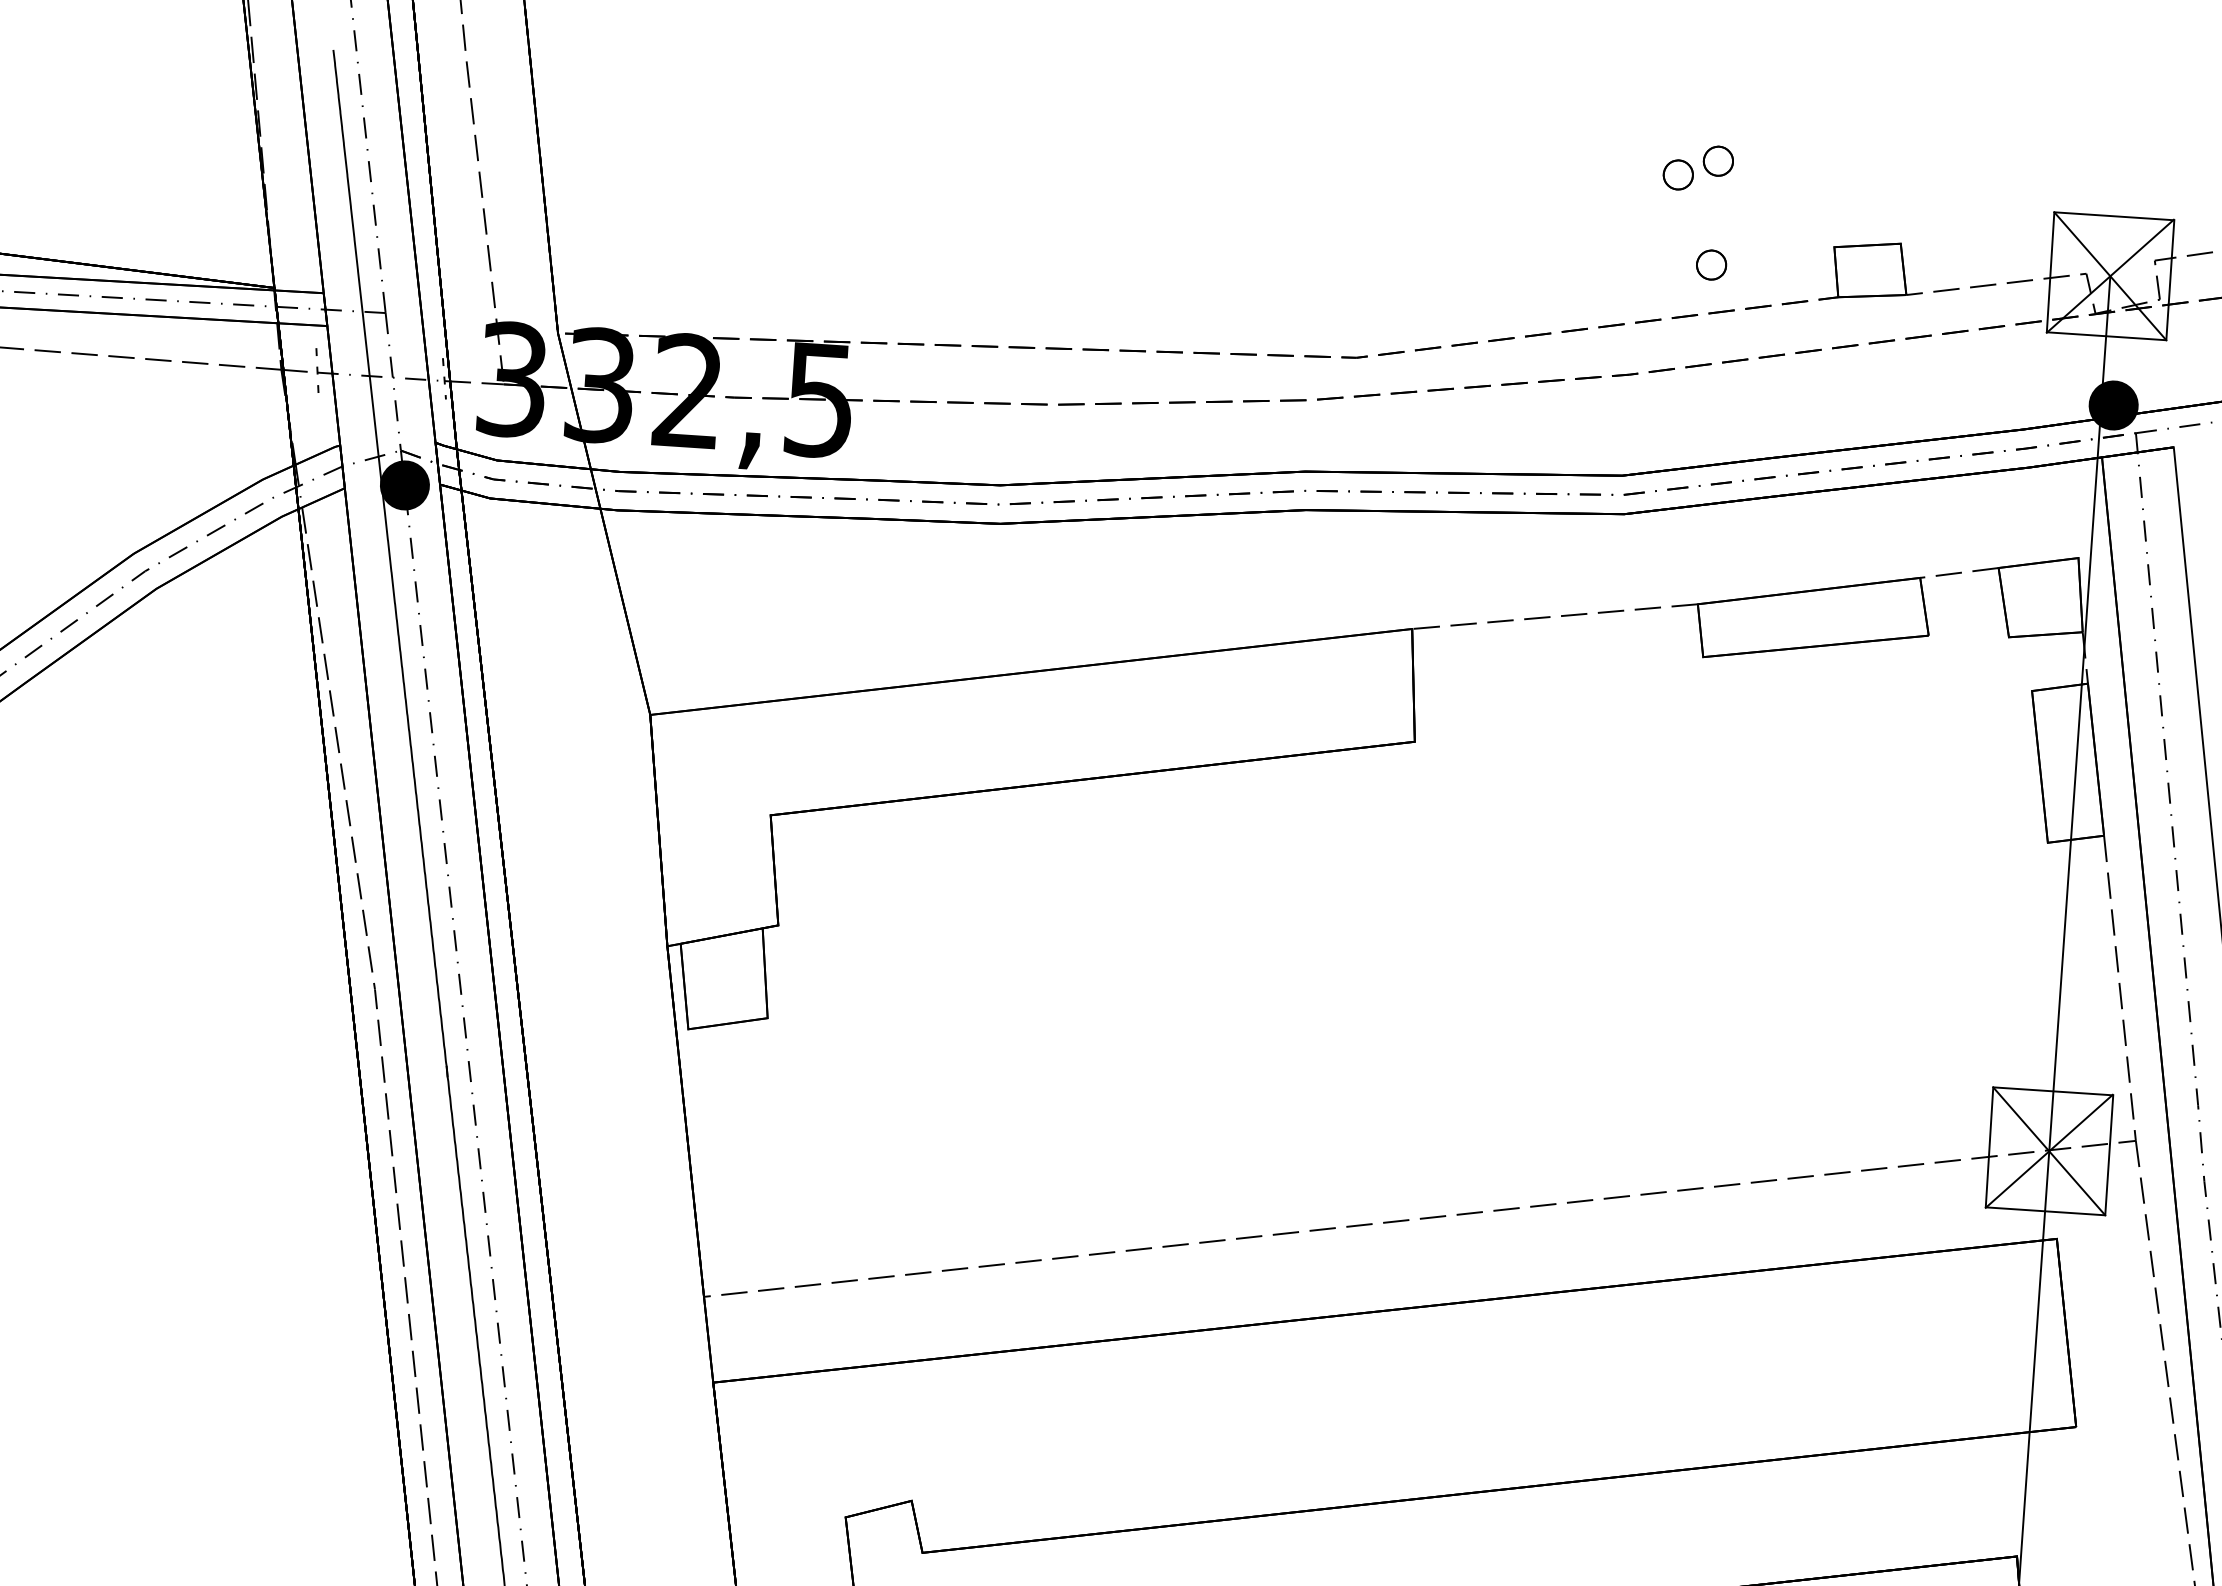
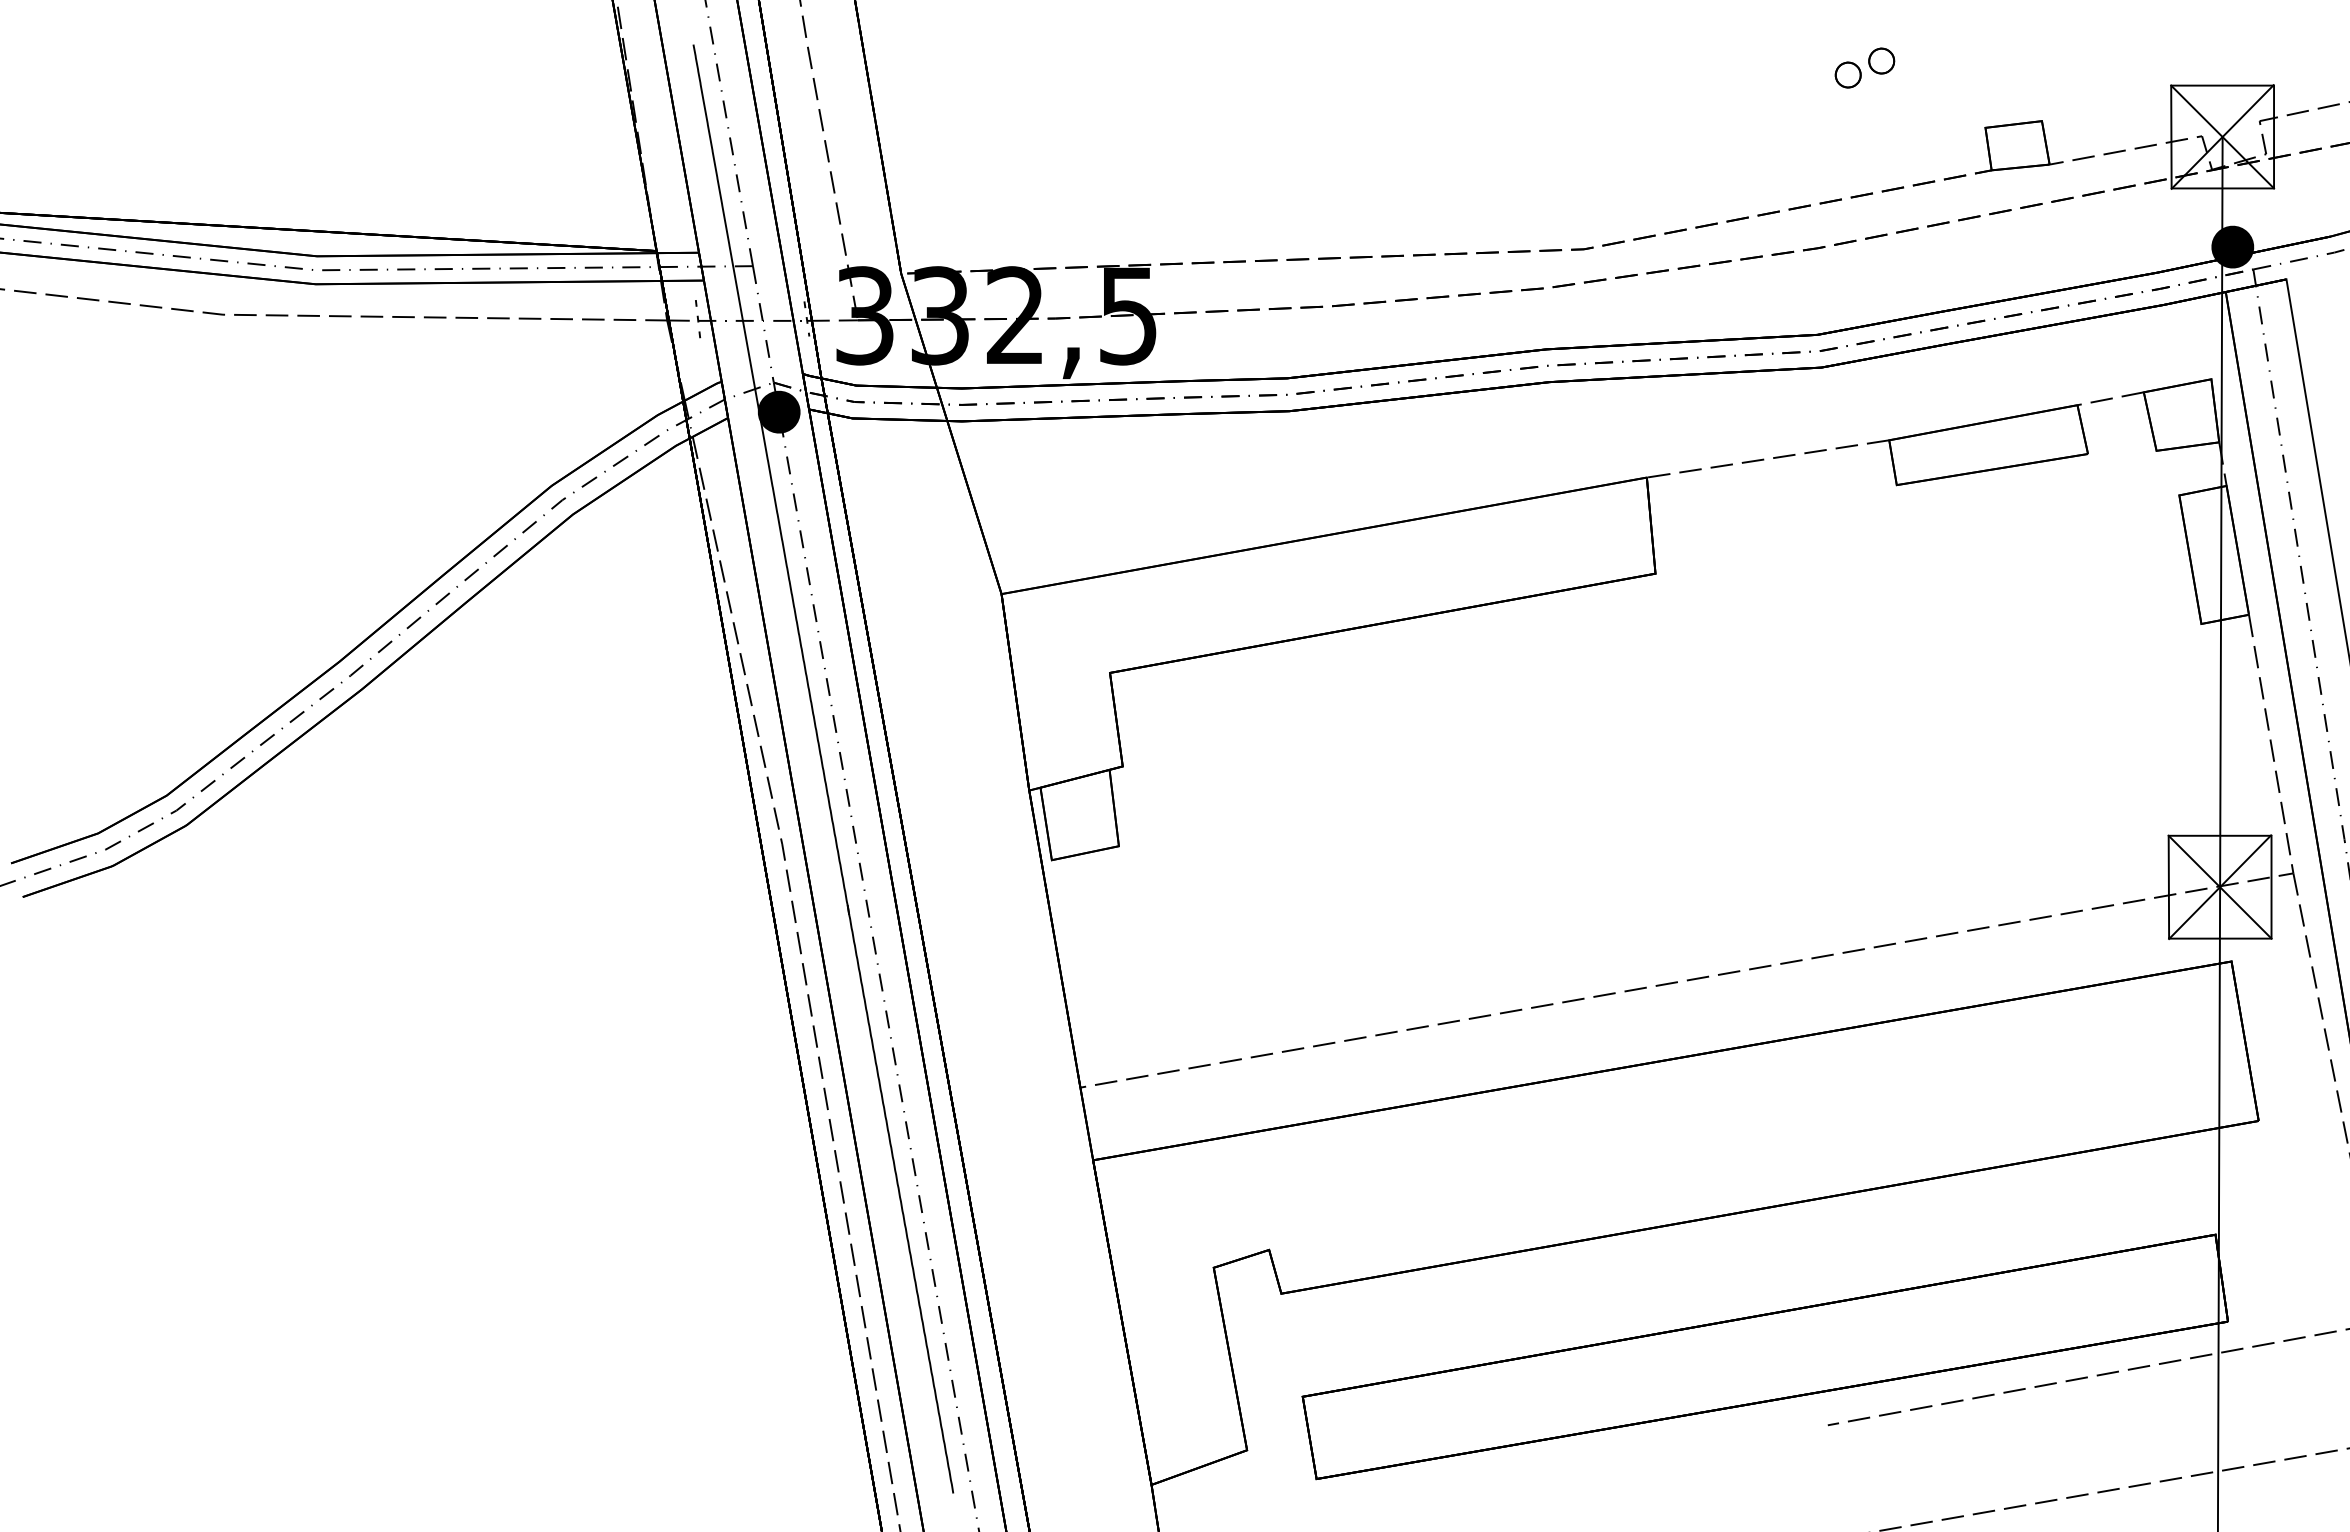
part: (1711, 264) -> (1881, 149), removed

